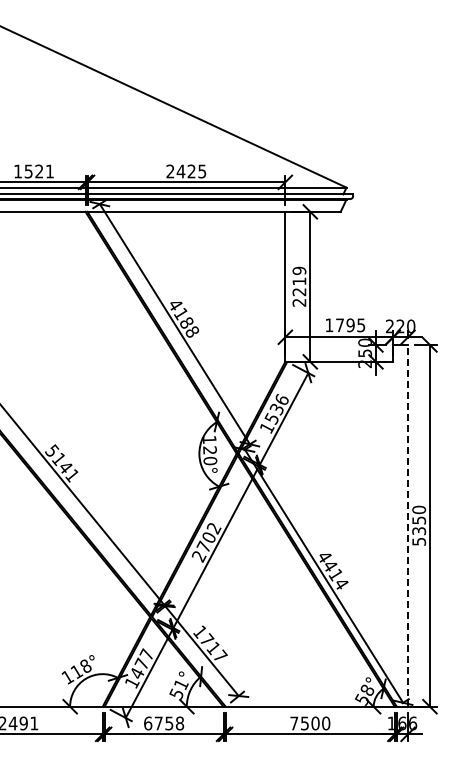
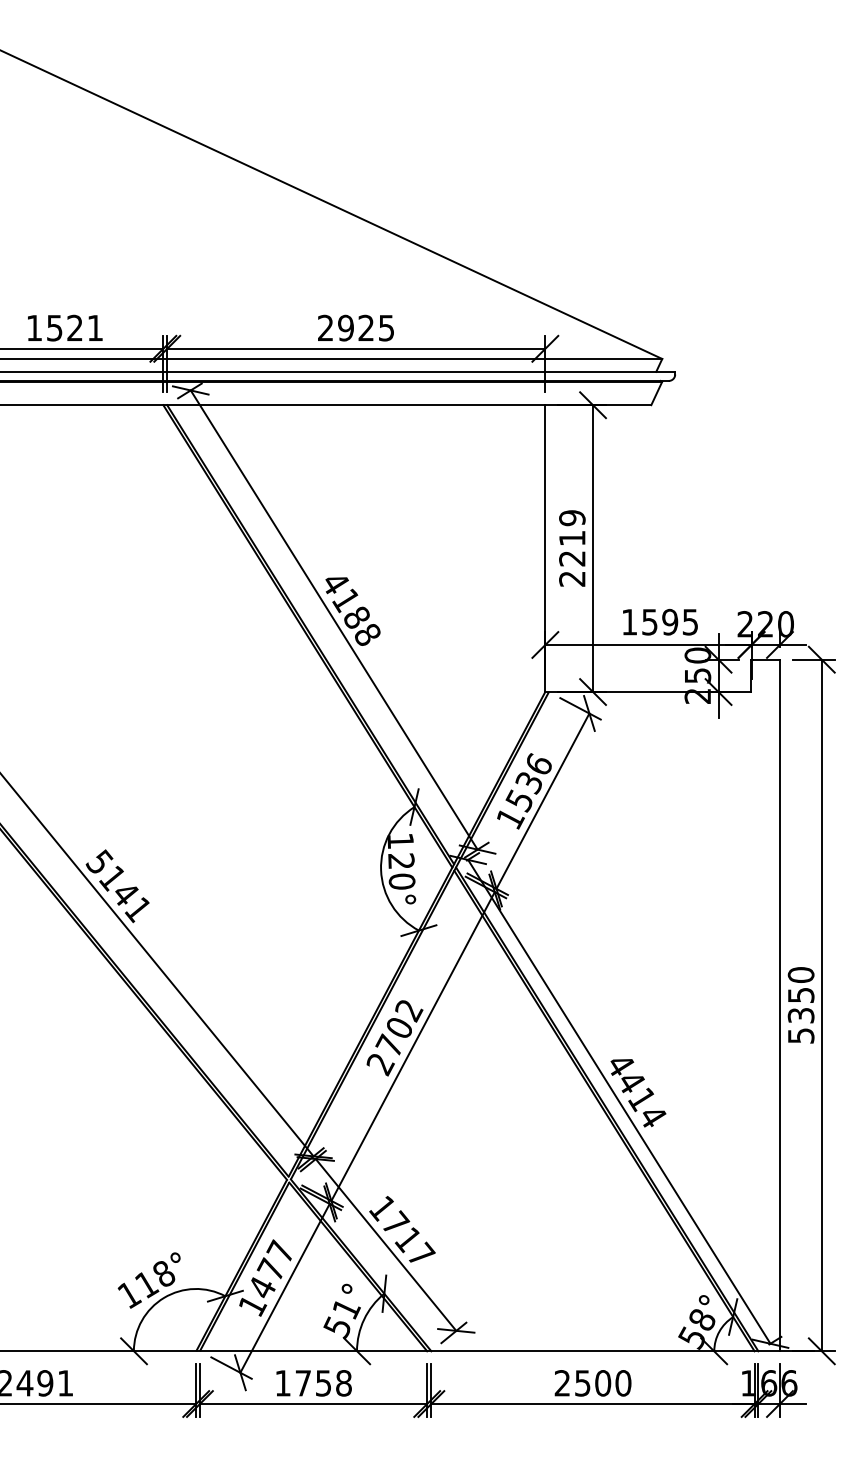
text: (180, 171) -> (344, 328), 2425 -> 2925
text: (339, 325) -> (648, 622), 1795 -> 1595
line: (408, 525) -> (780, 1004), dashed -> solid
text: (148, 723) -> (283, 1383), 6758 -> 1758
text: (294, 723) -> (562, 1383), 7500 -> 2500

